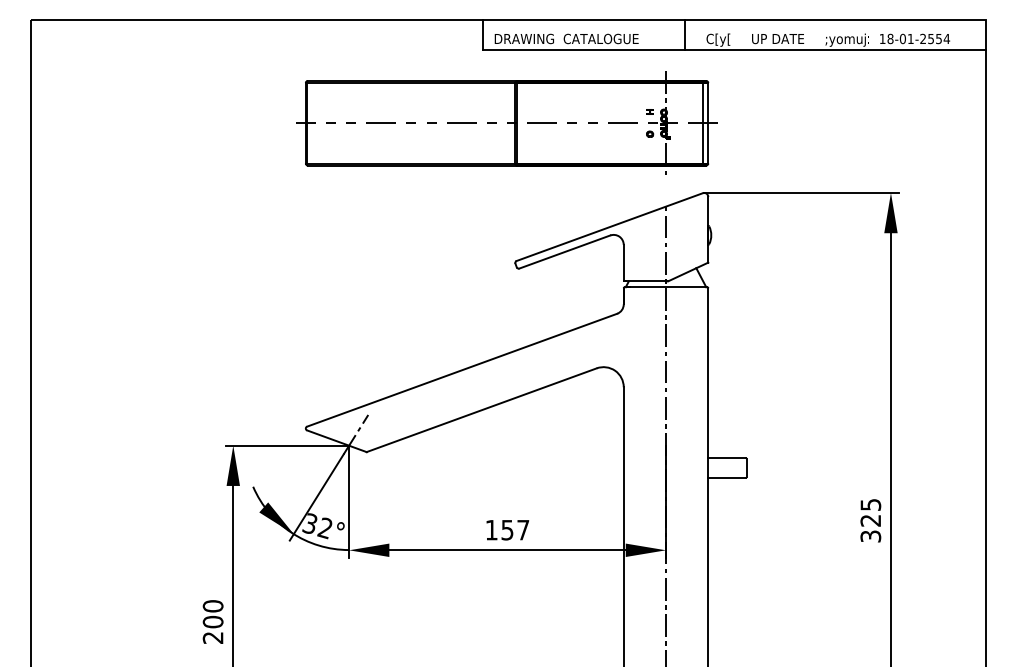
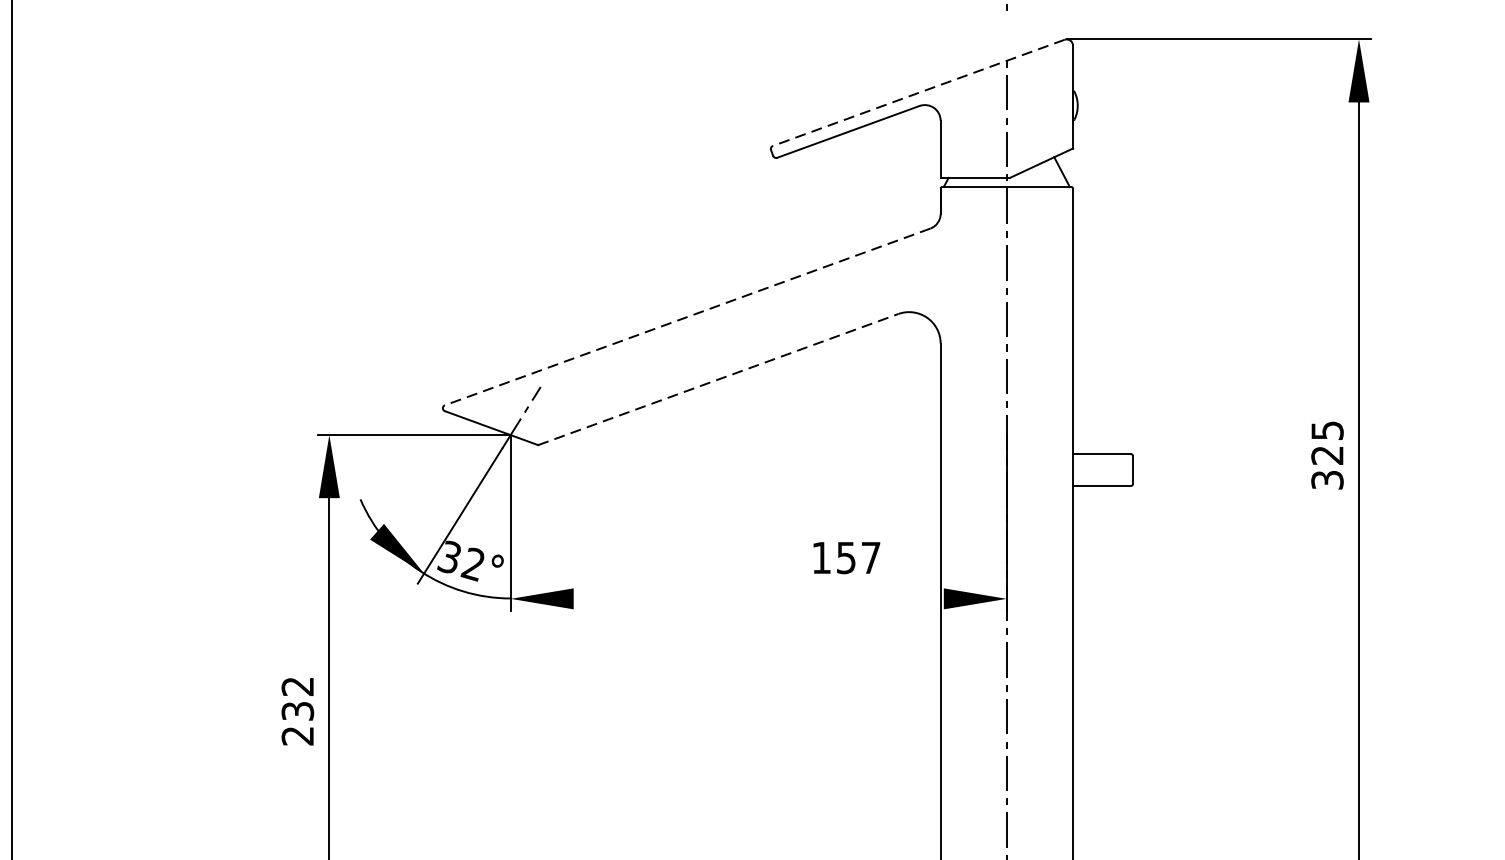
line: (609, 227) -> (918, 93), solid -> dashed
line: (462, 370) -> (688, 317), solid -> dashed
line: (482, 410) -> (719, 379), solid -> dashed
text: (870, 520) -> (1326, 455), moved
text: (507, 530) -> (846, 558), moved
line: (507, 550) -> (758, 599), removed
text: (212, 614) -> (296, 699), 200 -> 232

